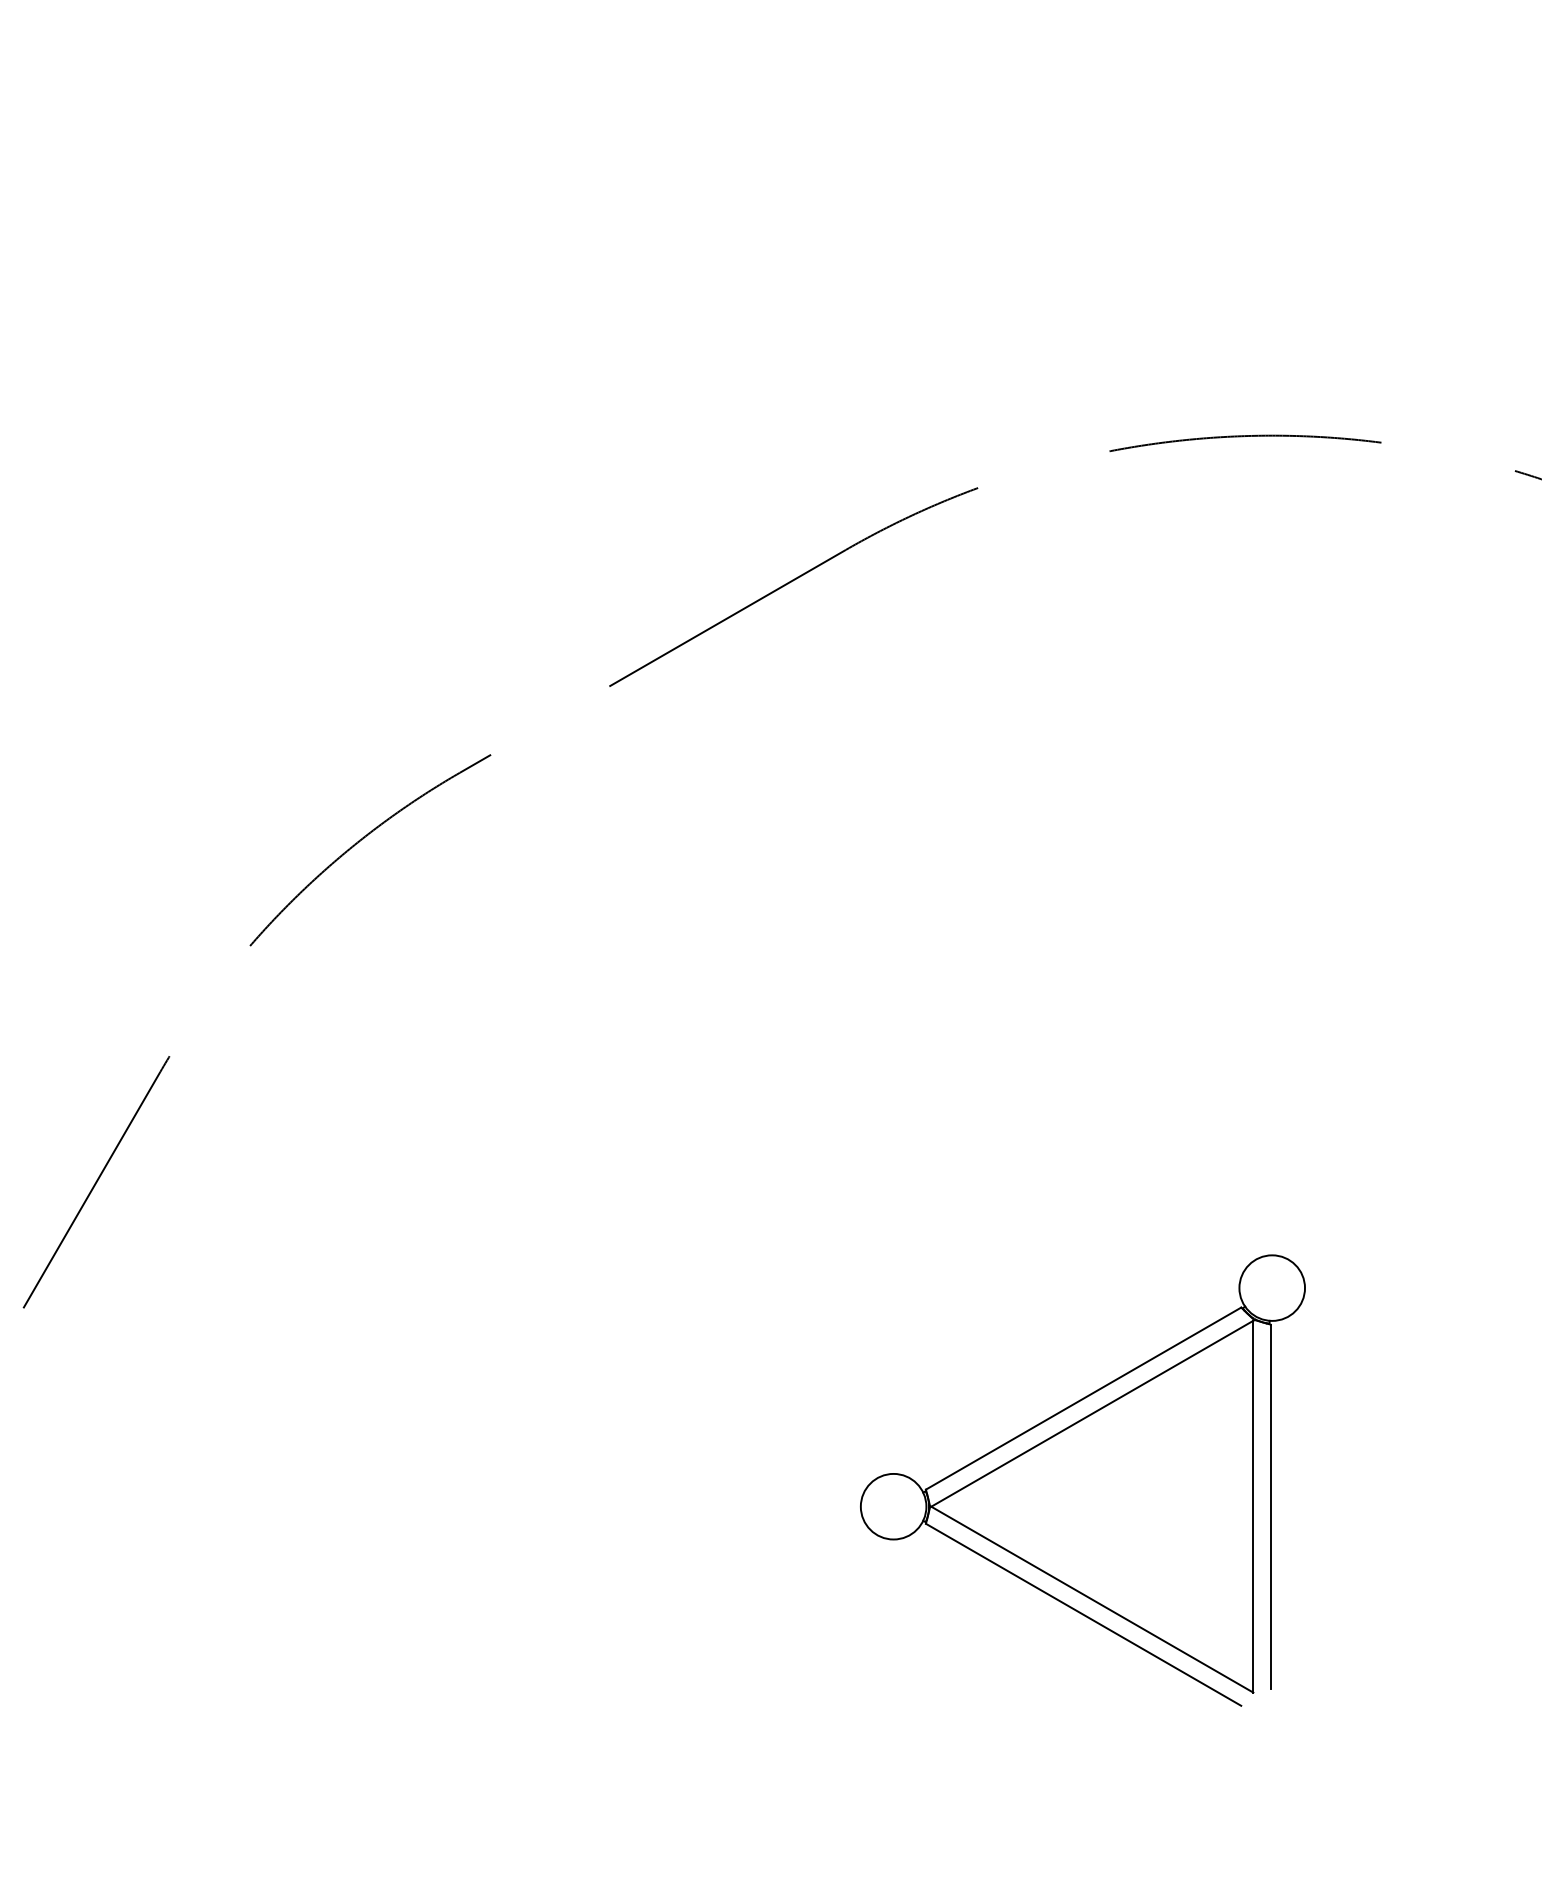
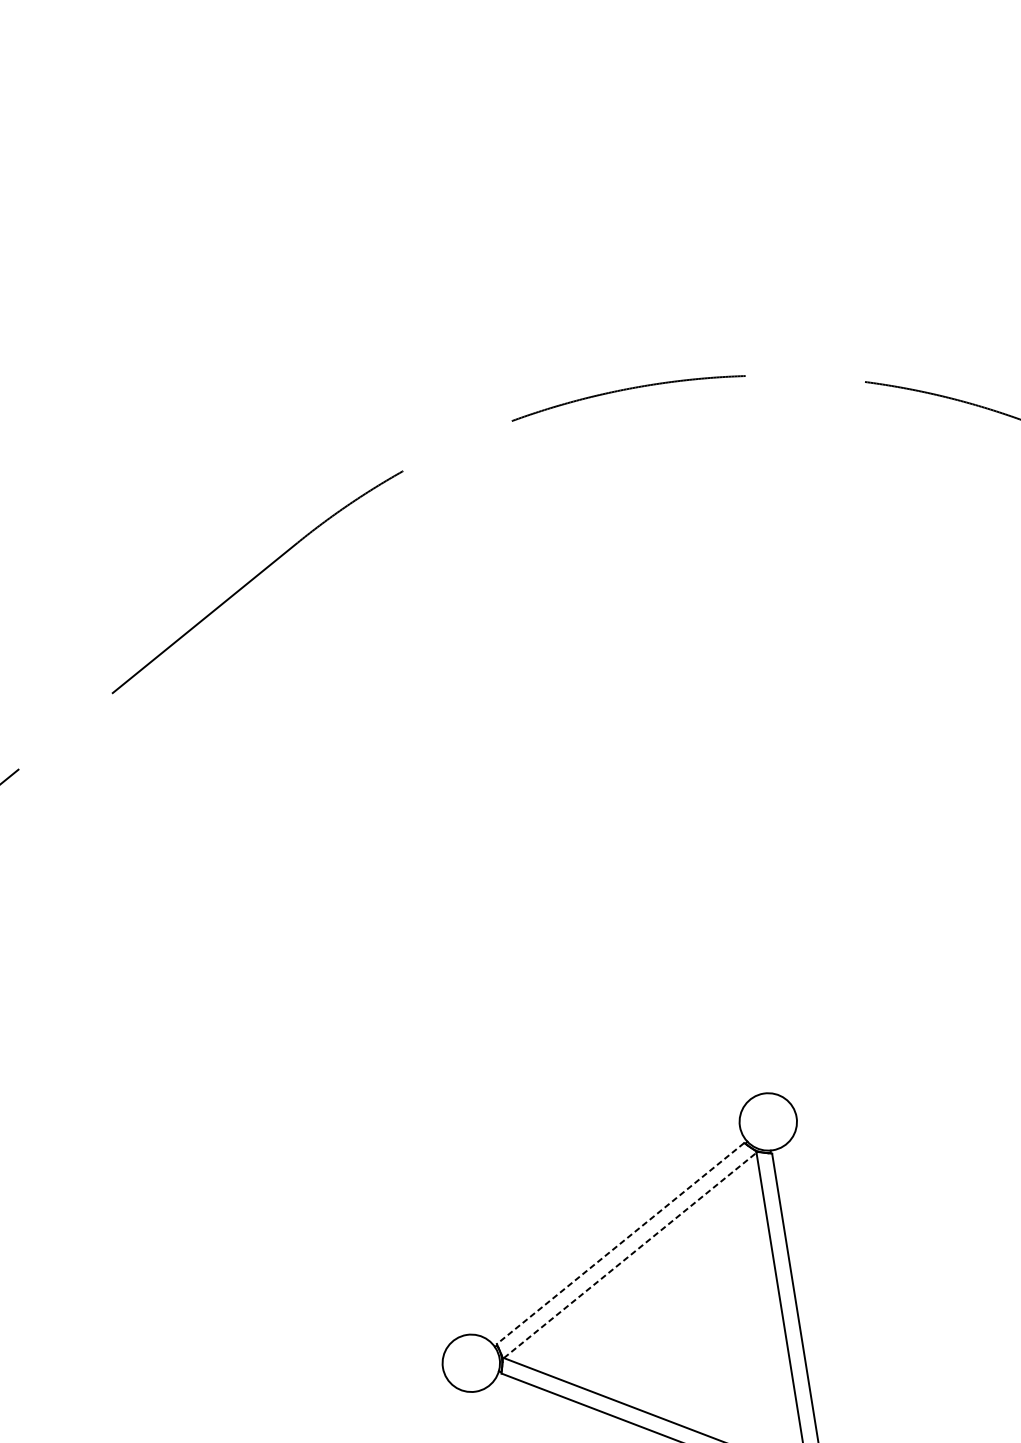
line: (1083, 1398) -> (620, 1243), solid -> dashed
line: (1092, 1413) -> (630, 1255), solid -> dashed

